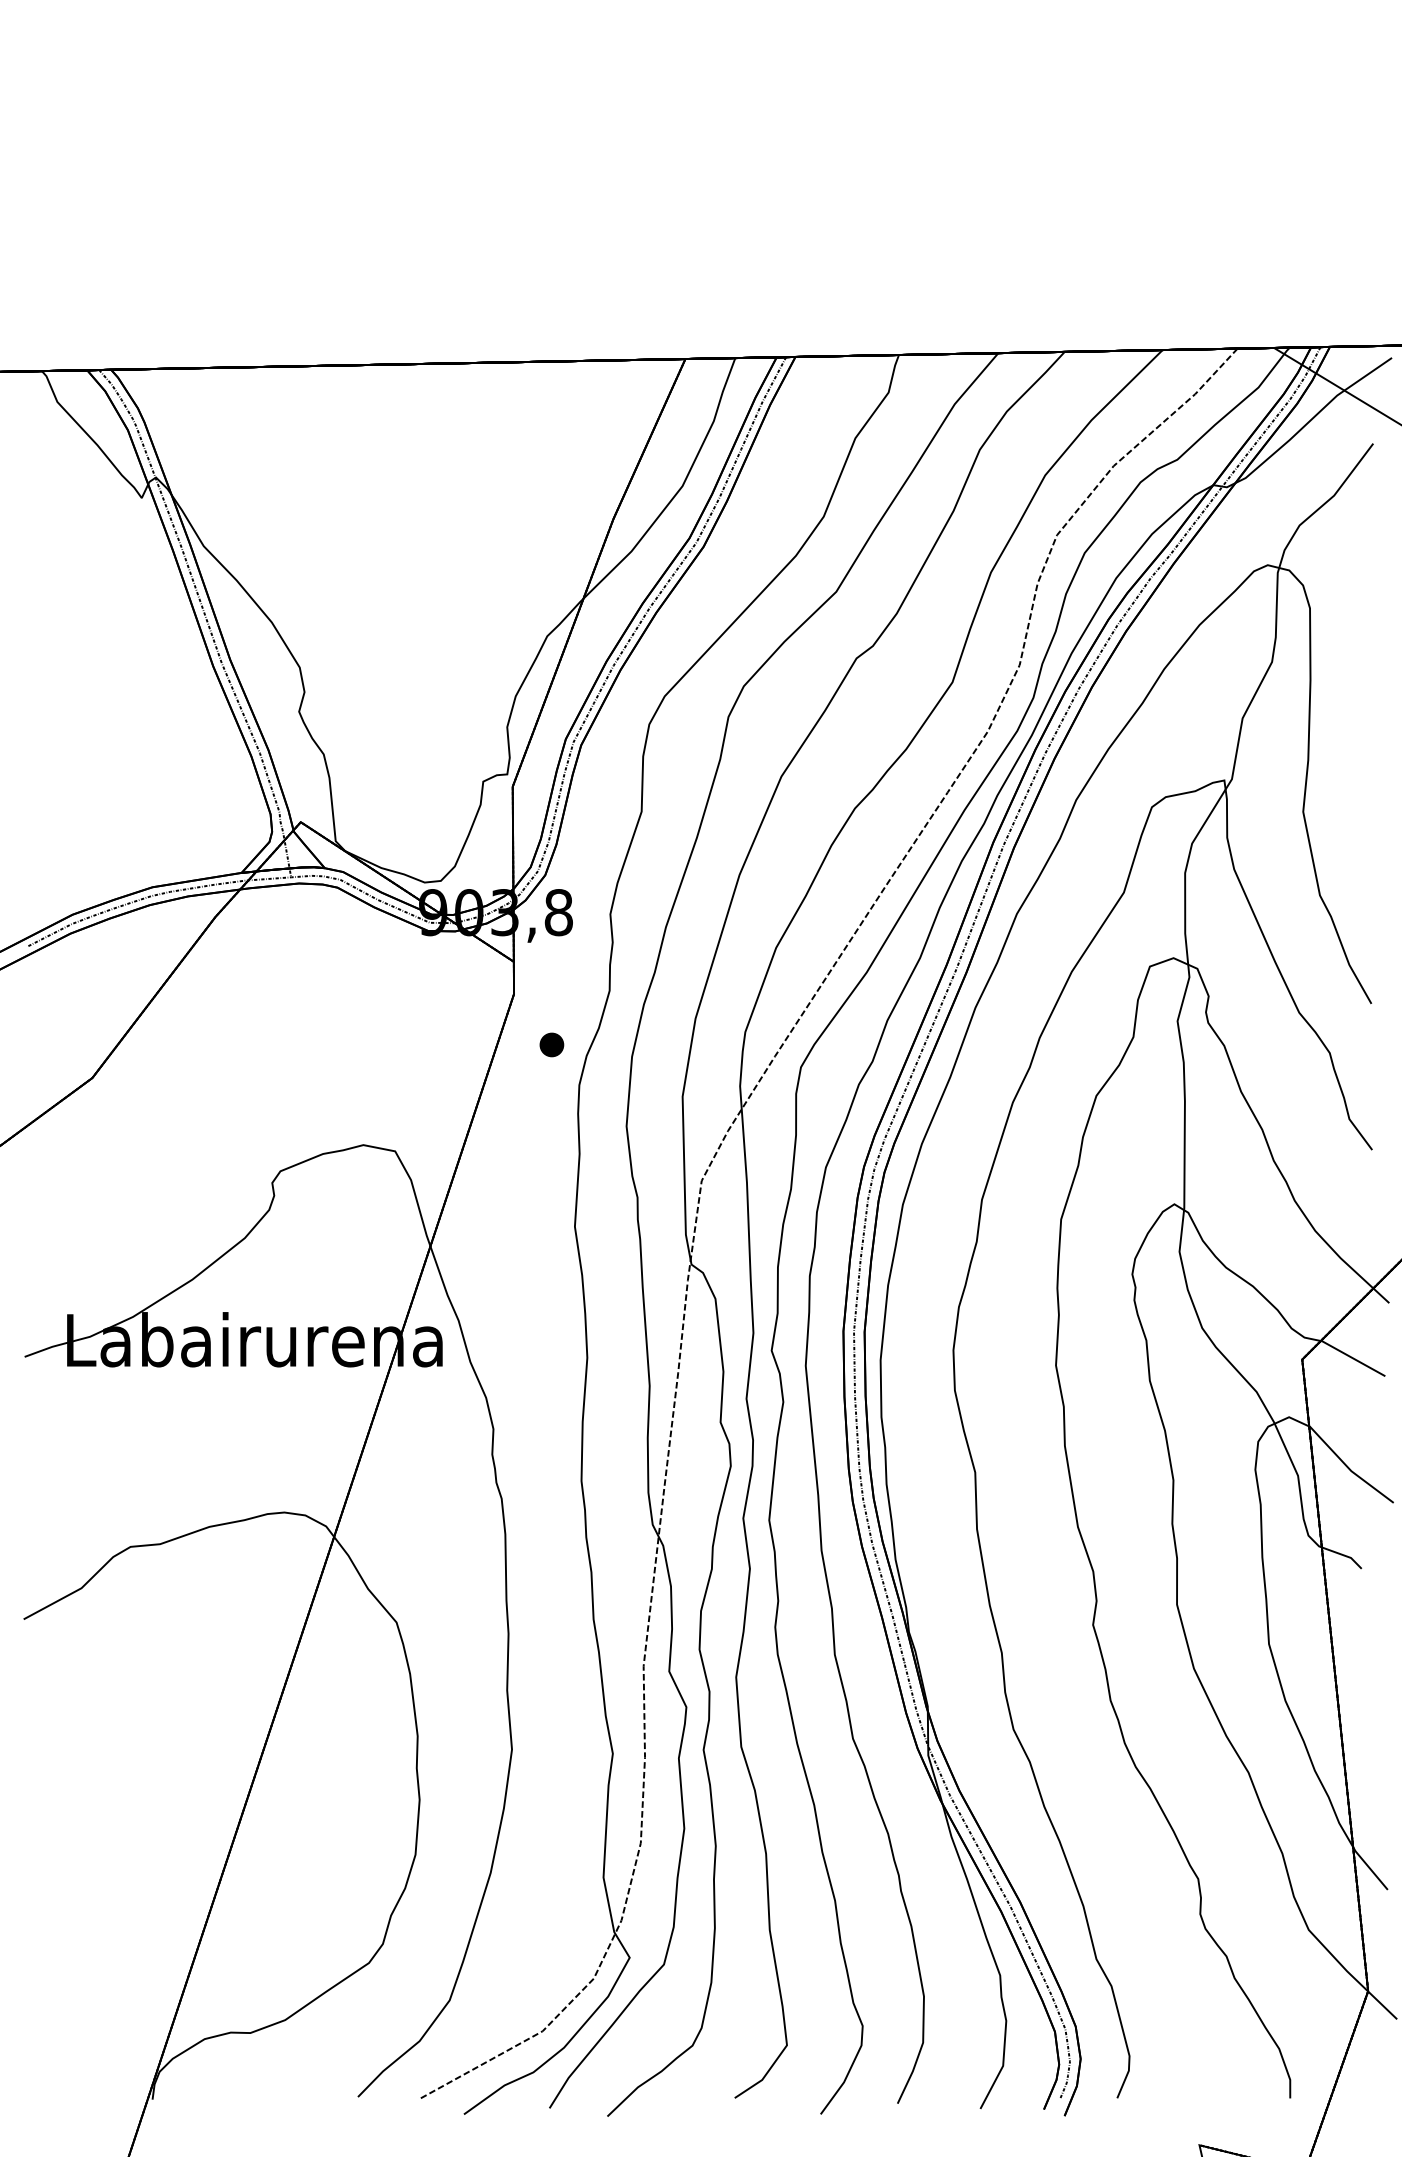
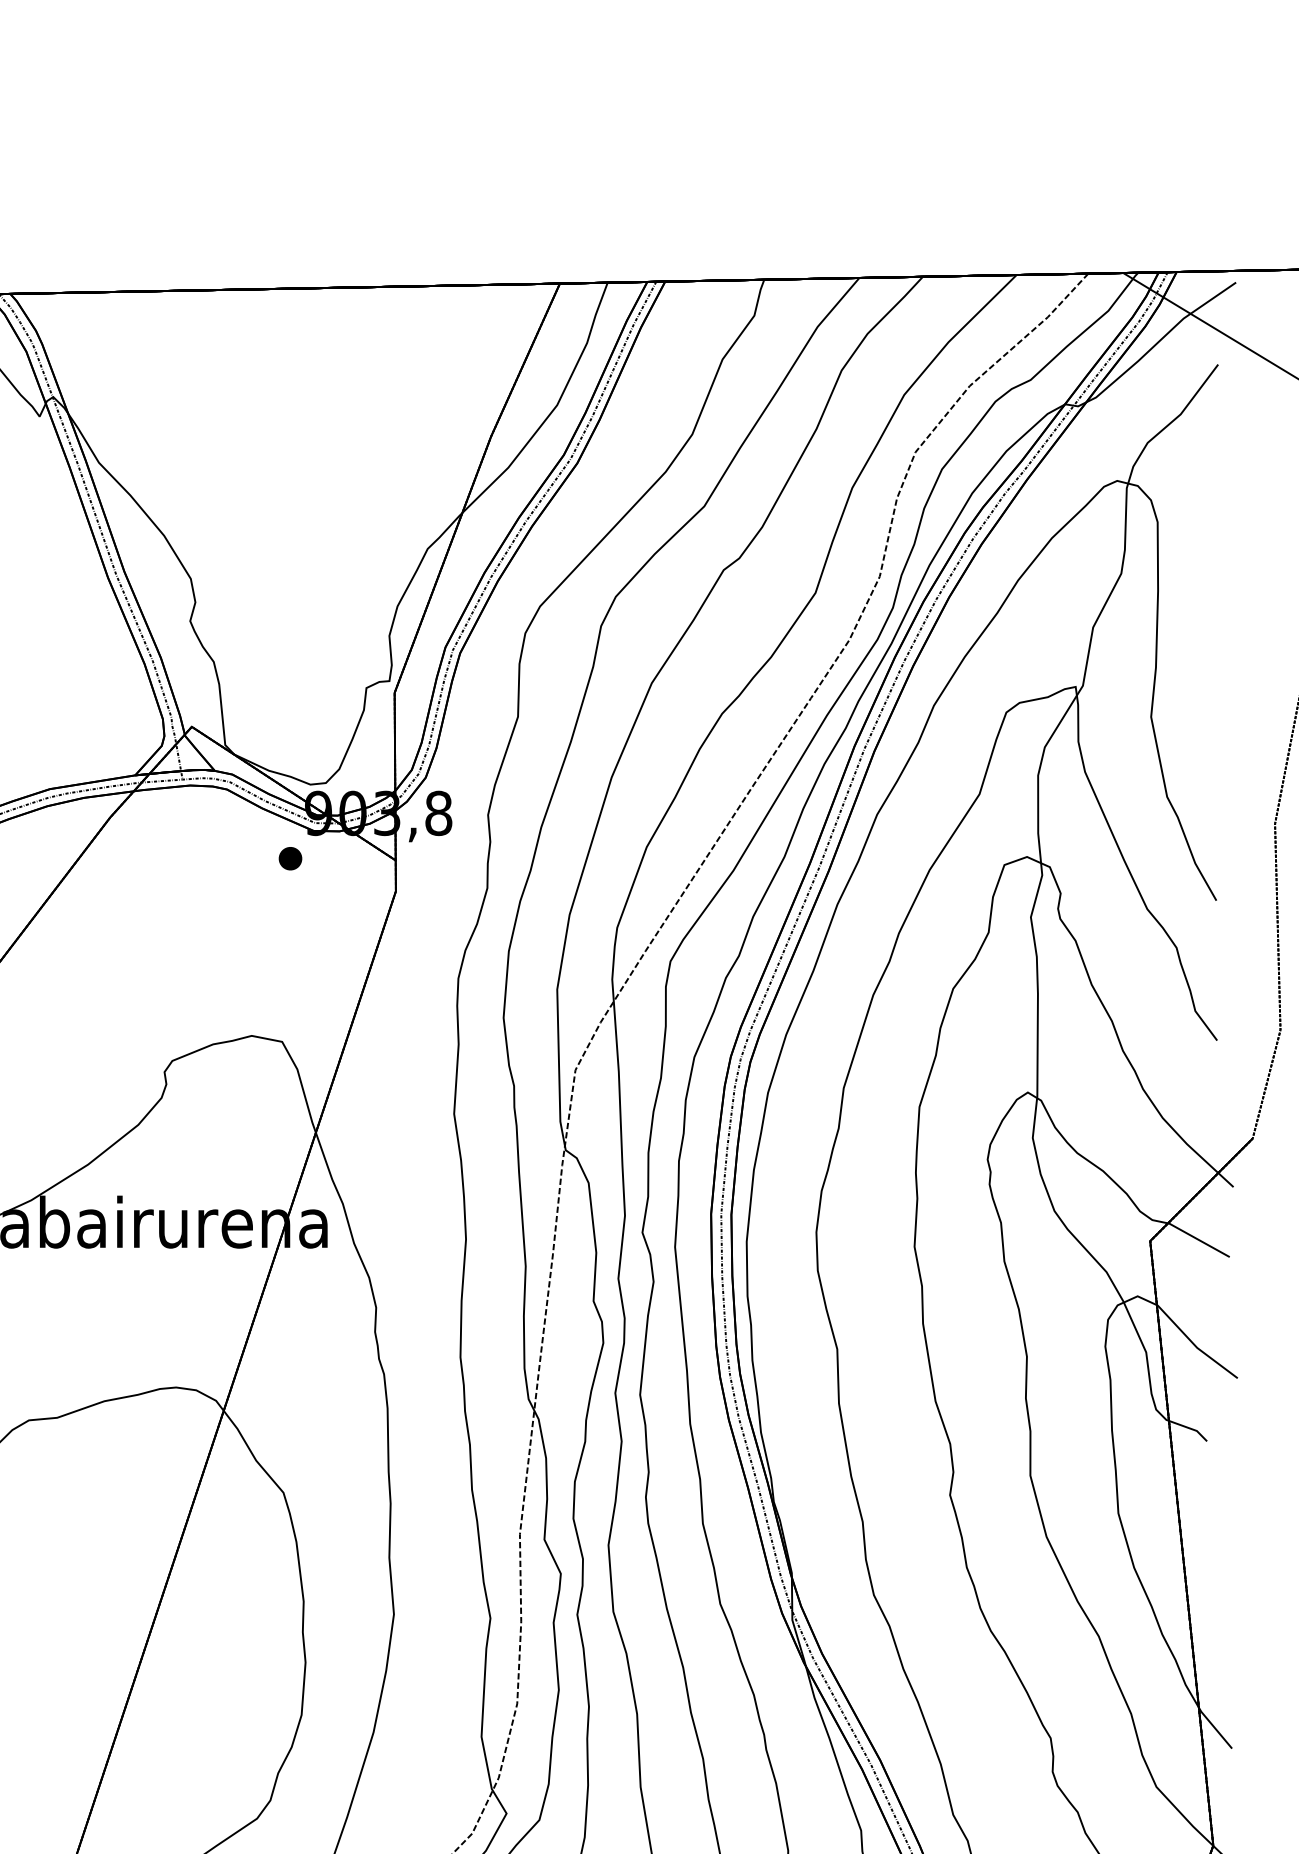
part: (551, 1044) -> (290, 858), moved

